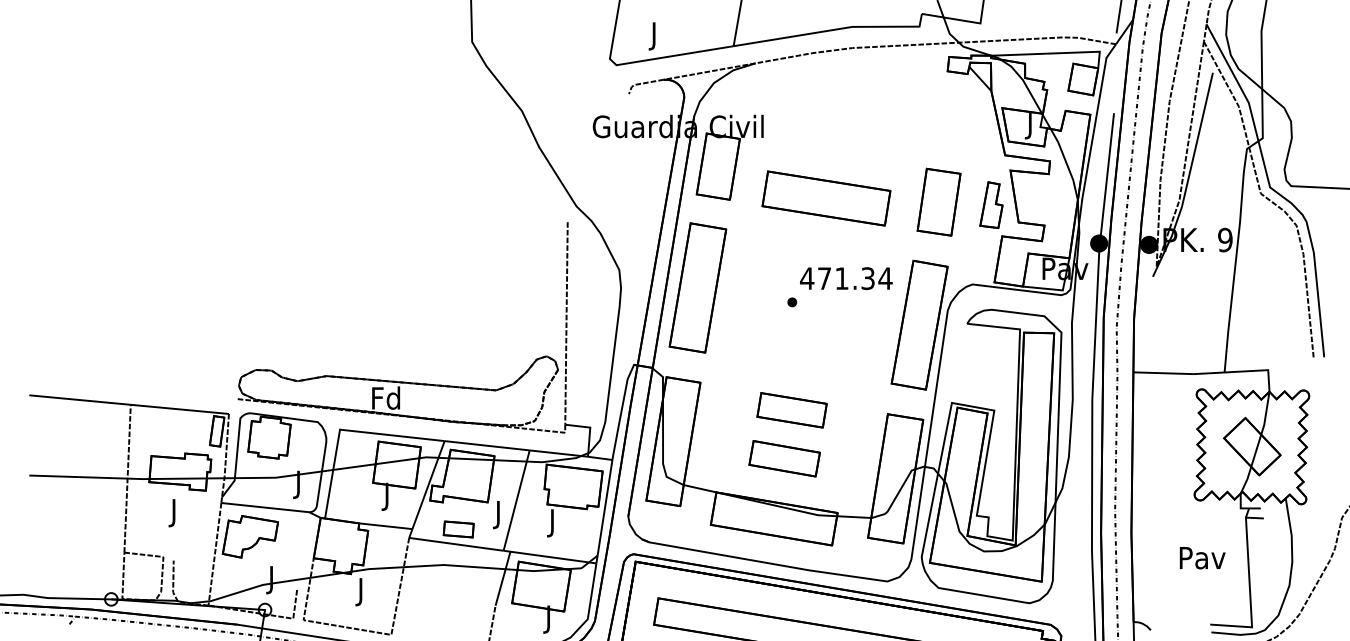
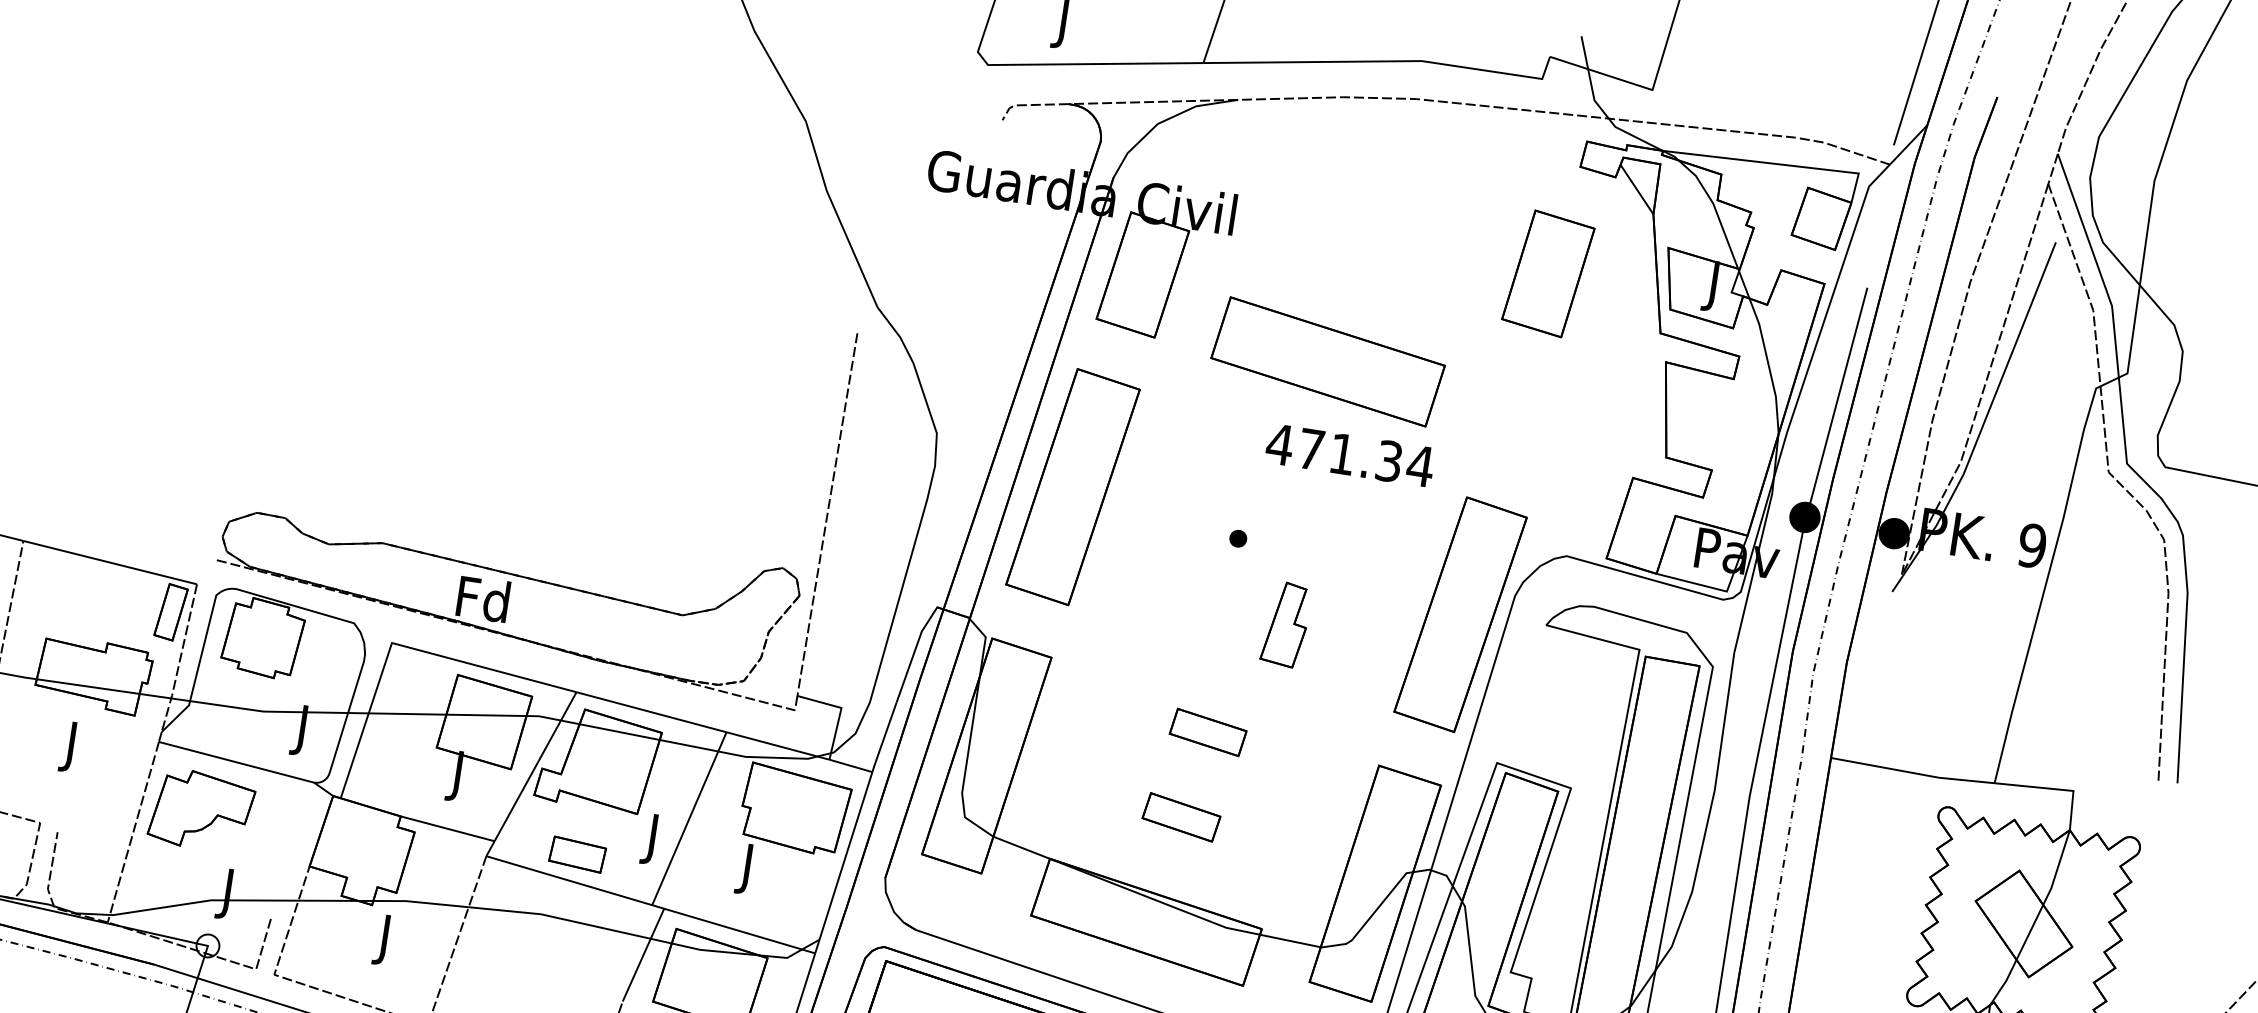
part: (938, 201) -> (1547, 272), moved
part: (991, 204) -> (1286, 623), moved
text: (846, 278) -> (1350, 455), moved
part: (791, 410) -> (1207, 732), size x0.6
part: (784, 458) -> (1181, 816), size x0.6

